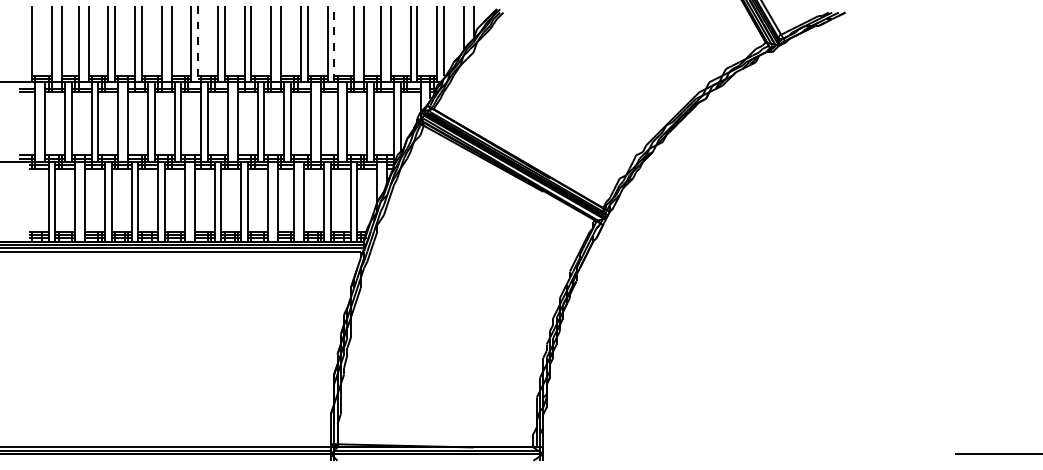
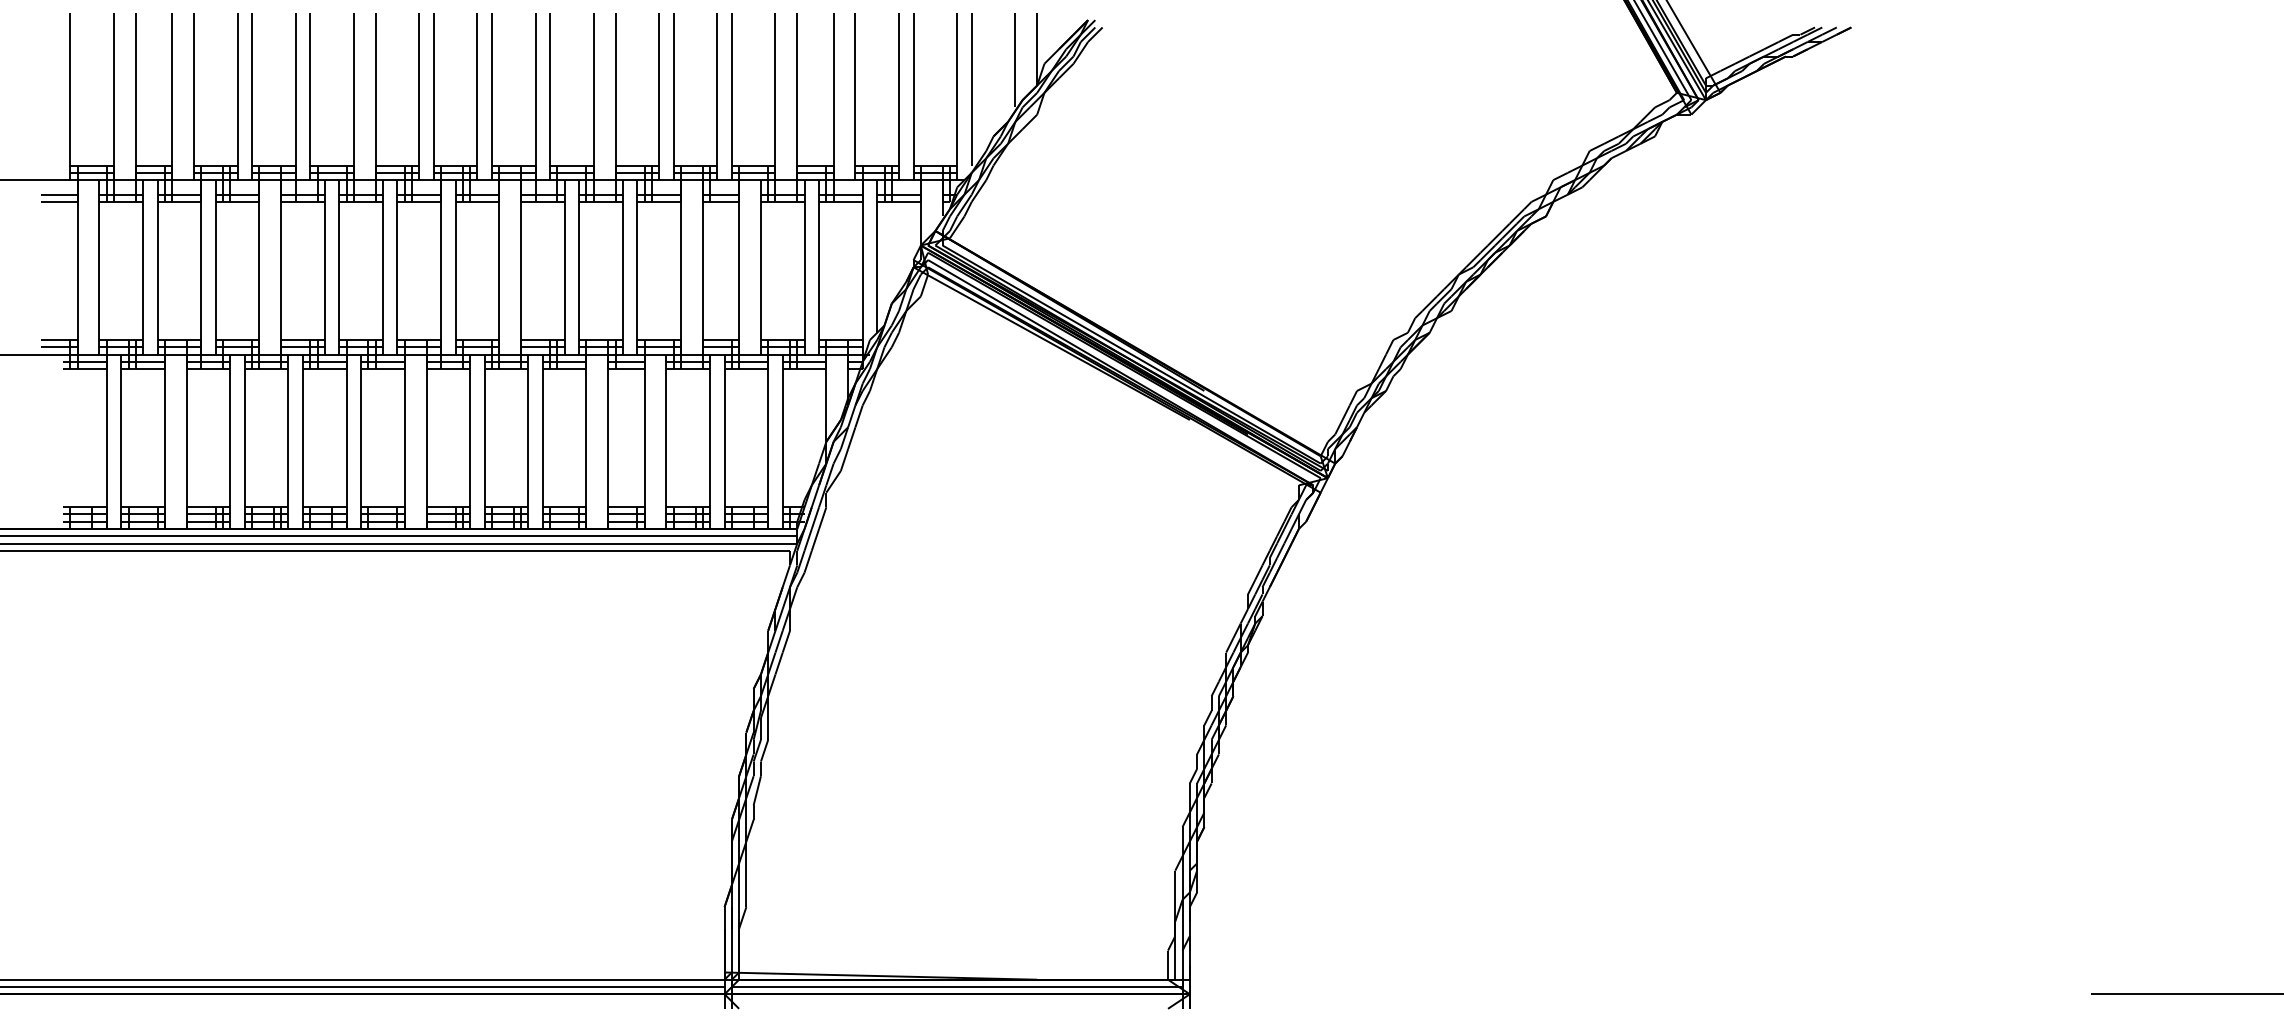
line: (334, 43) -> (732, 95), dashed -> solid
line: (198, 44) -> (434, 97), dashed -> solid

